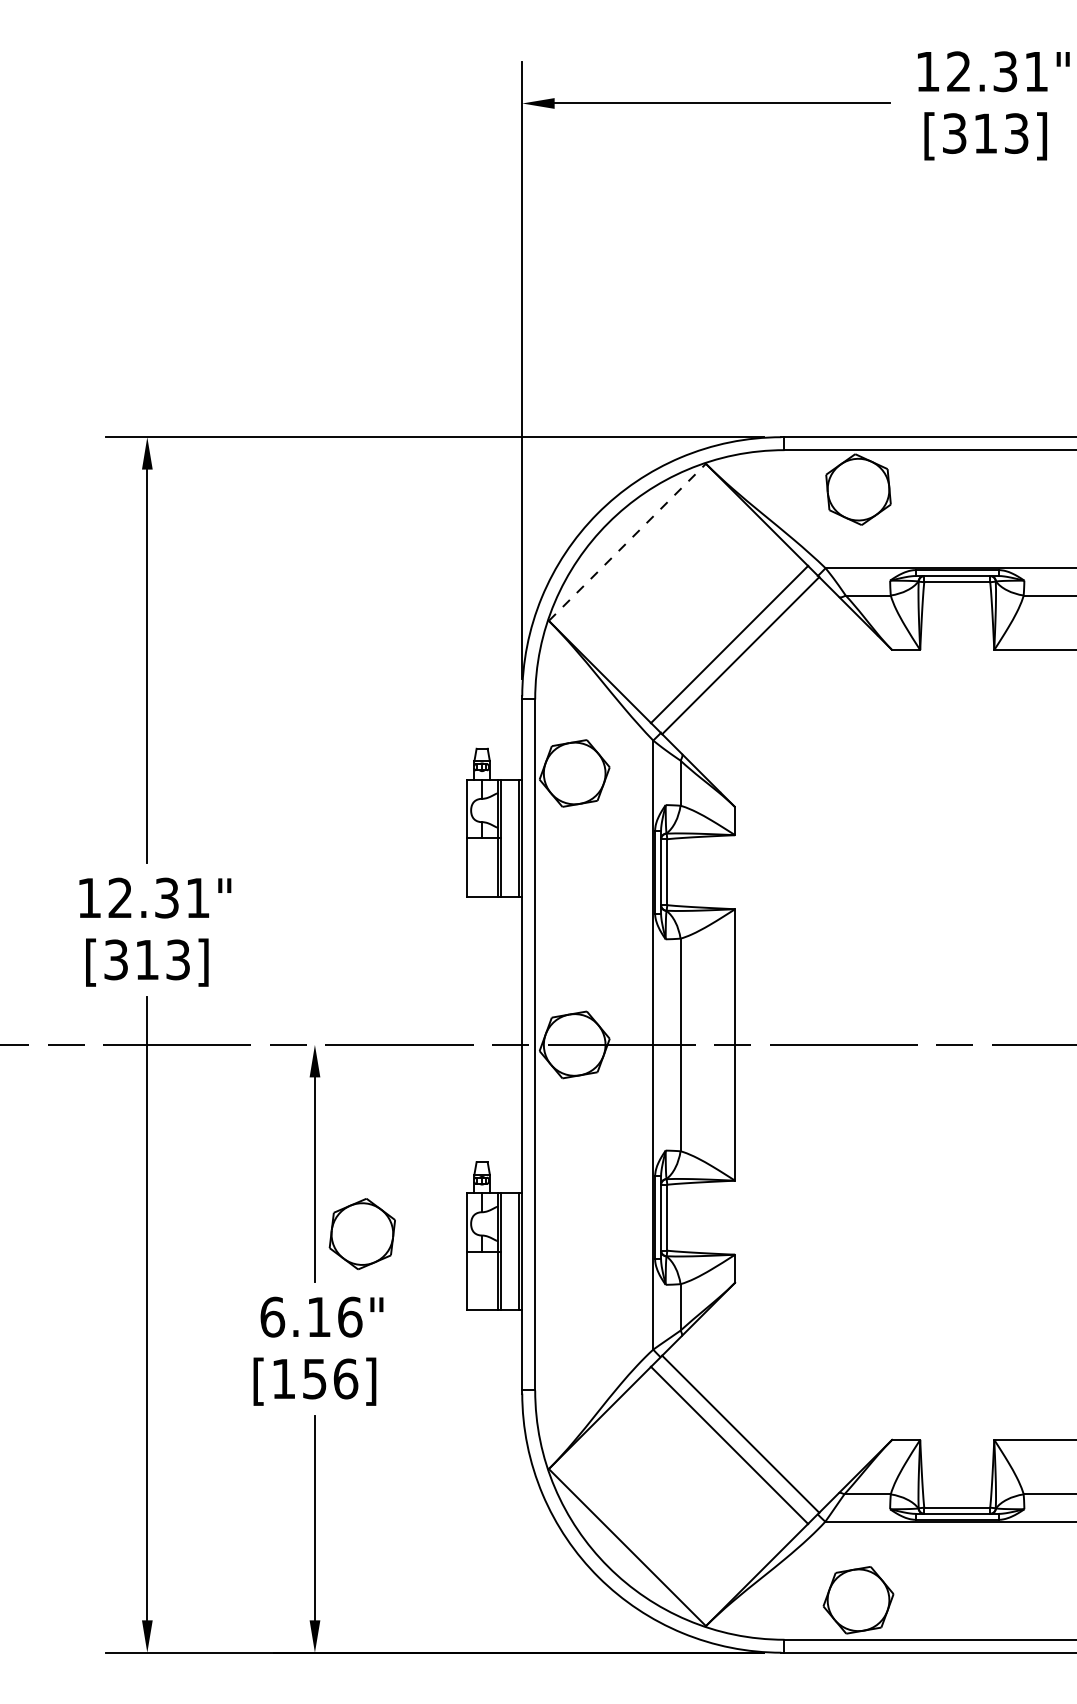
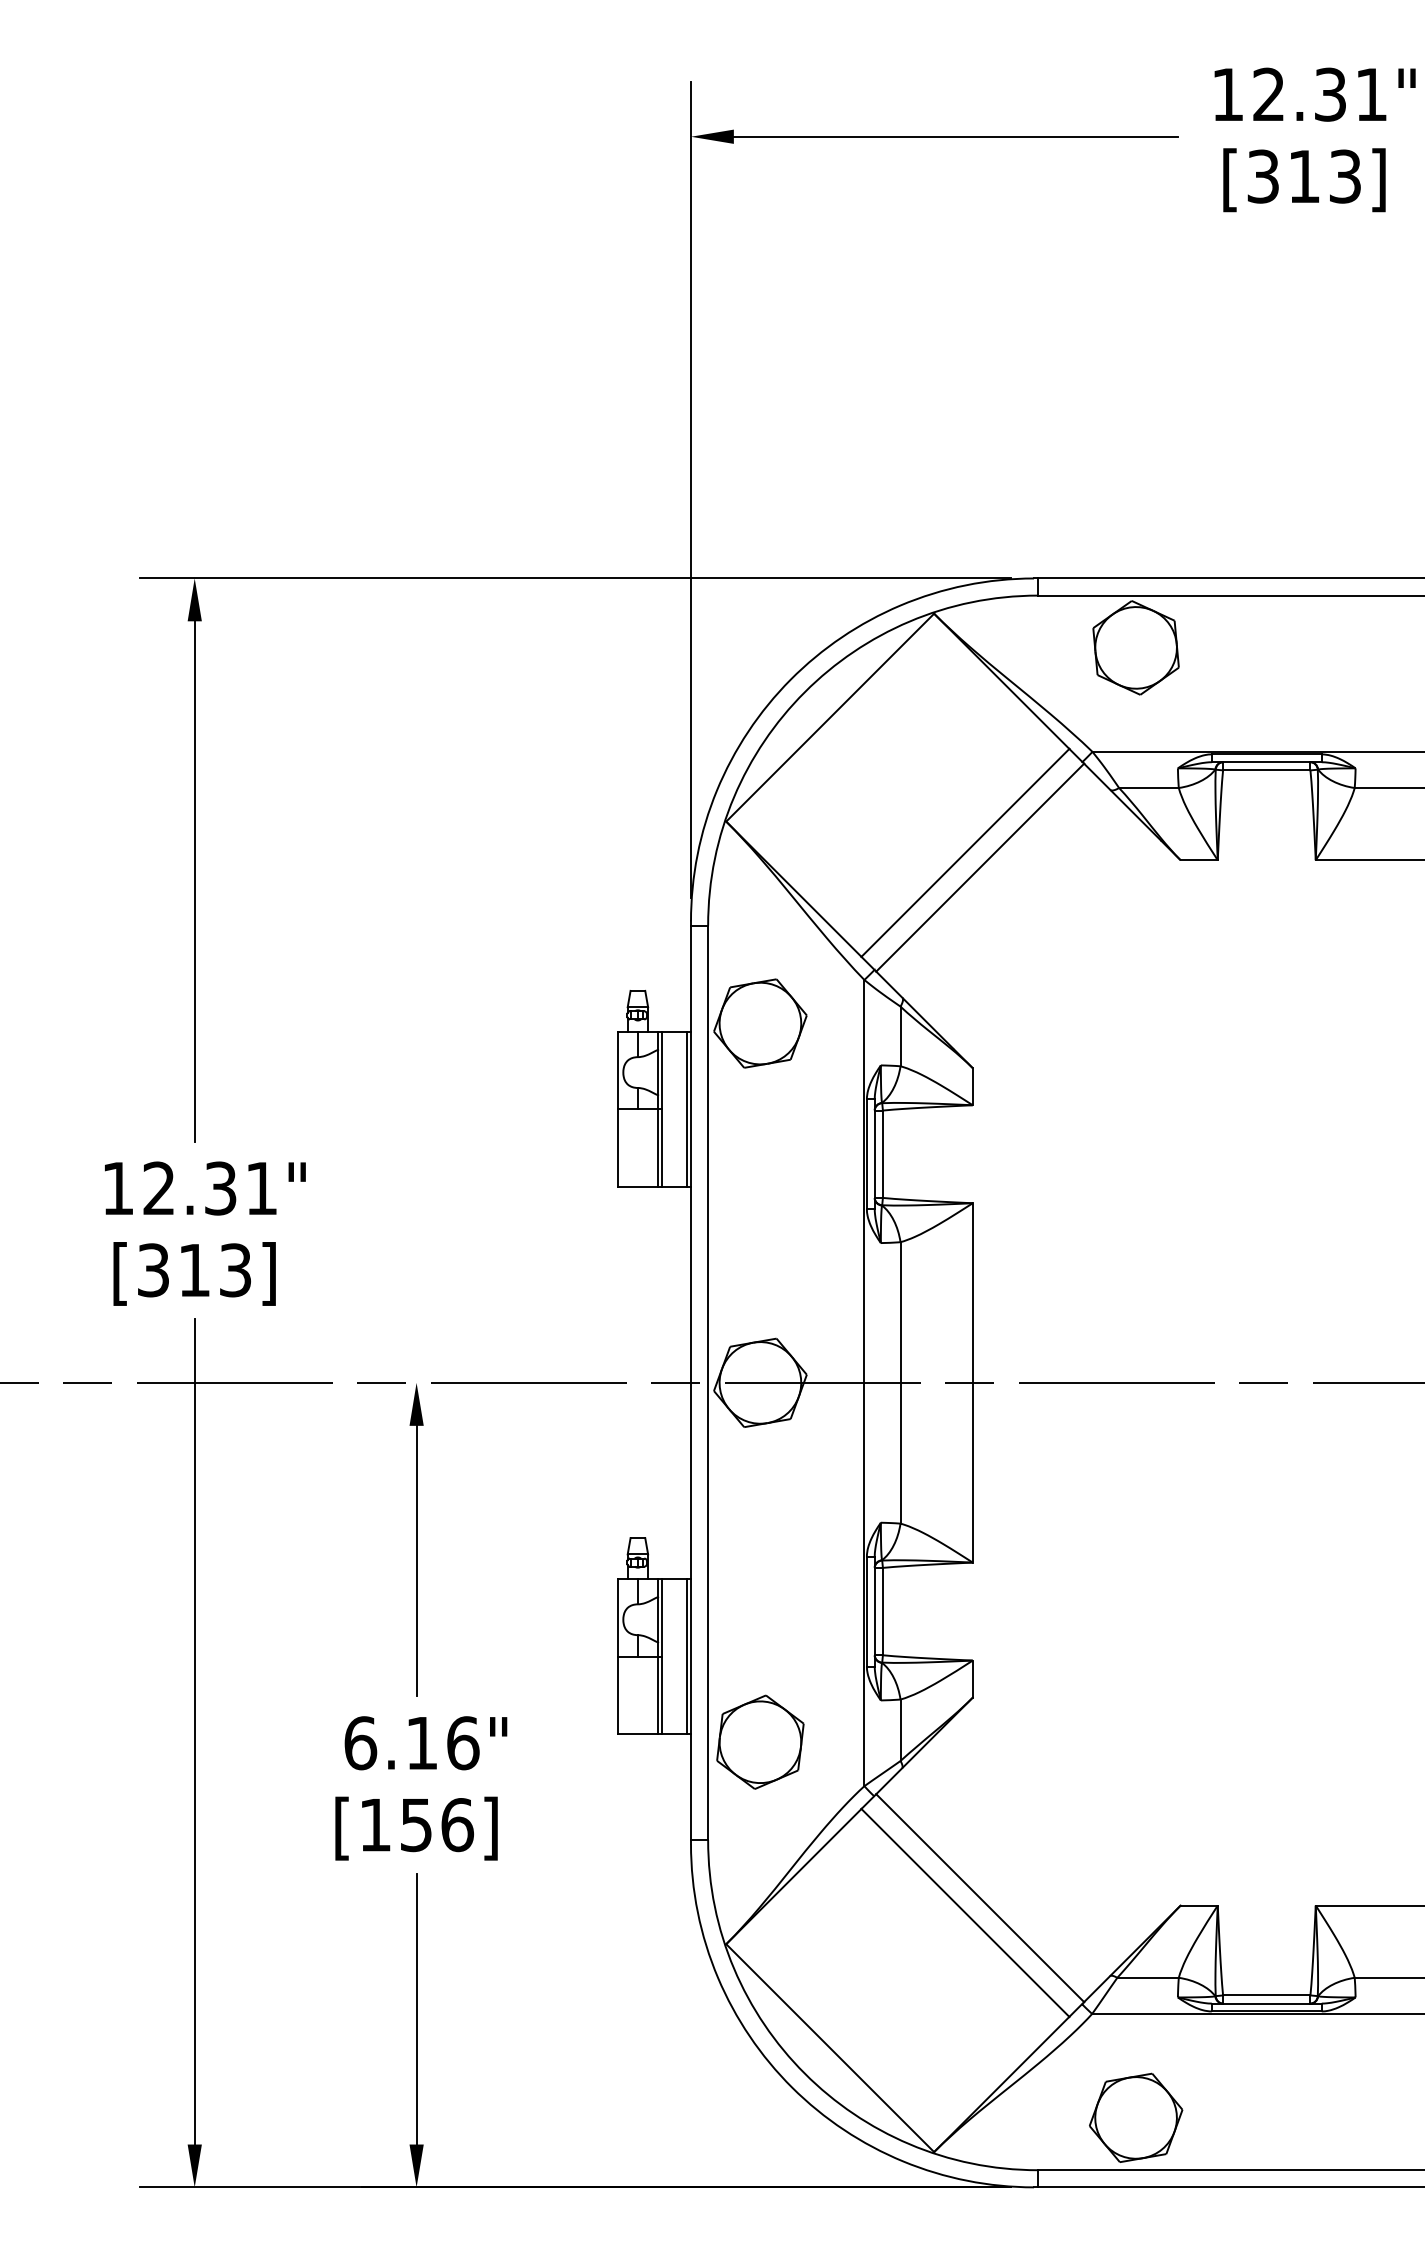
line: (627, 542) -> (830, 717), dashed -> solid
part: (362, 1233) -> (760, 1741), moved

